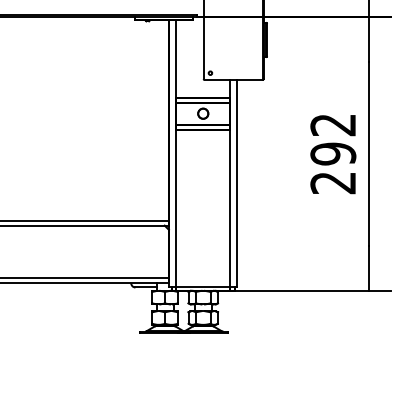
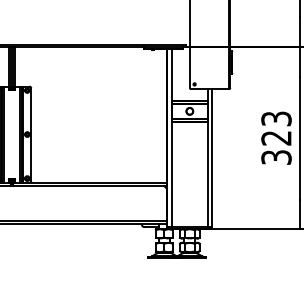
text: (333, 152) -> (276, 137), 292 -> 323

